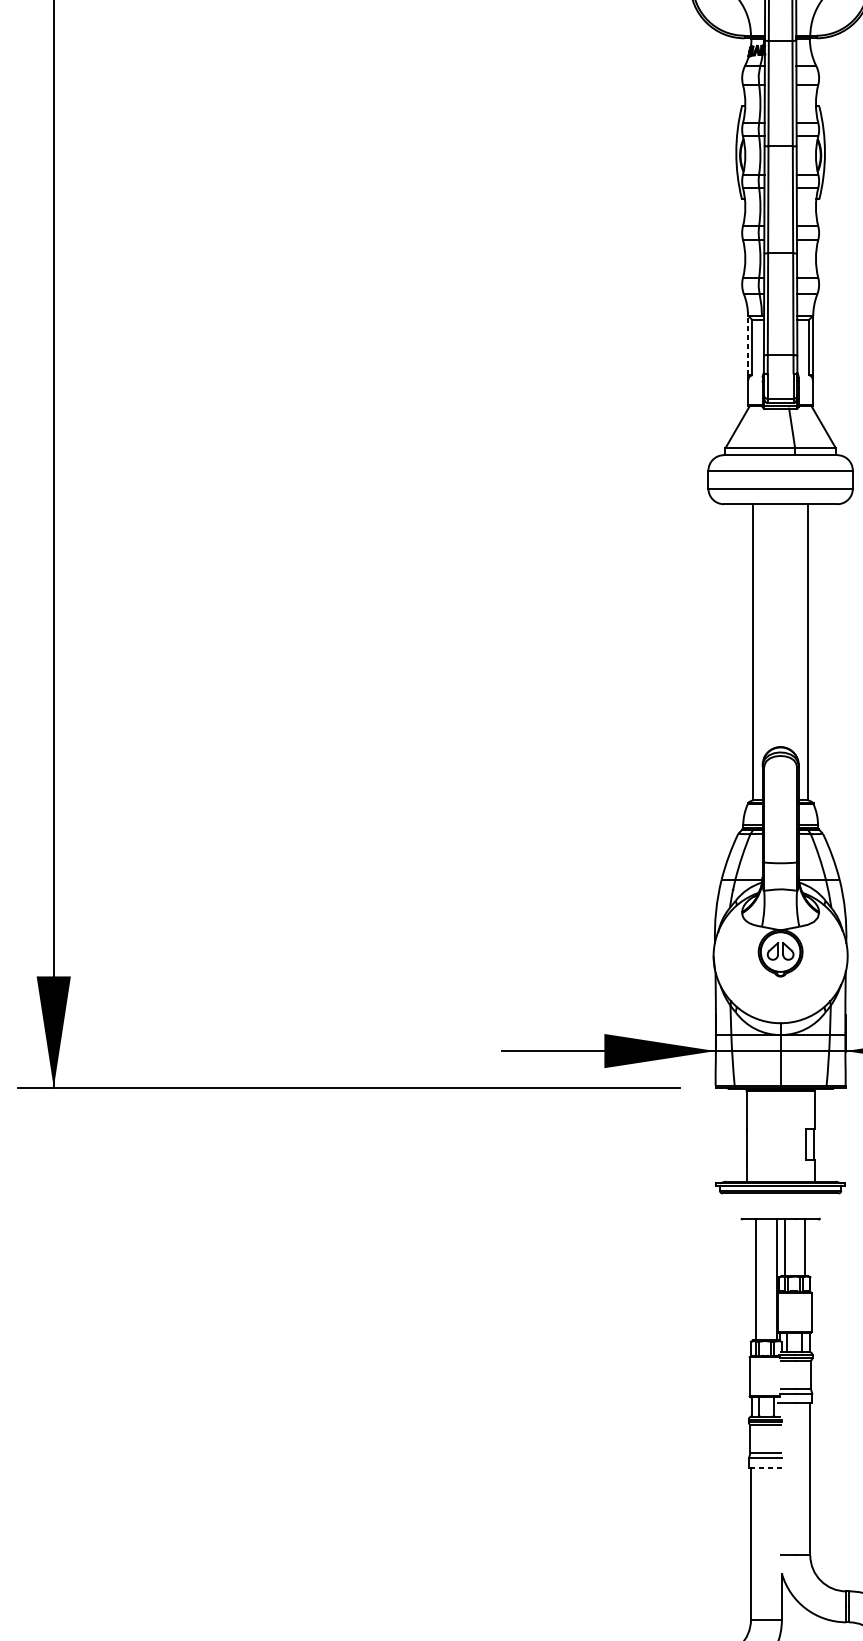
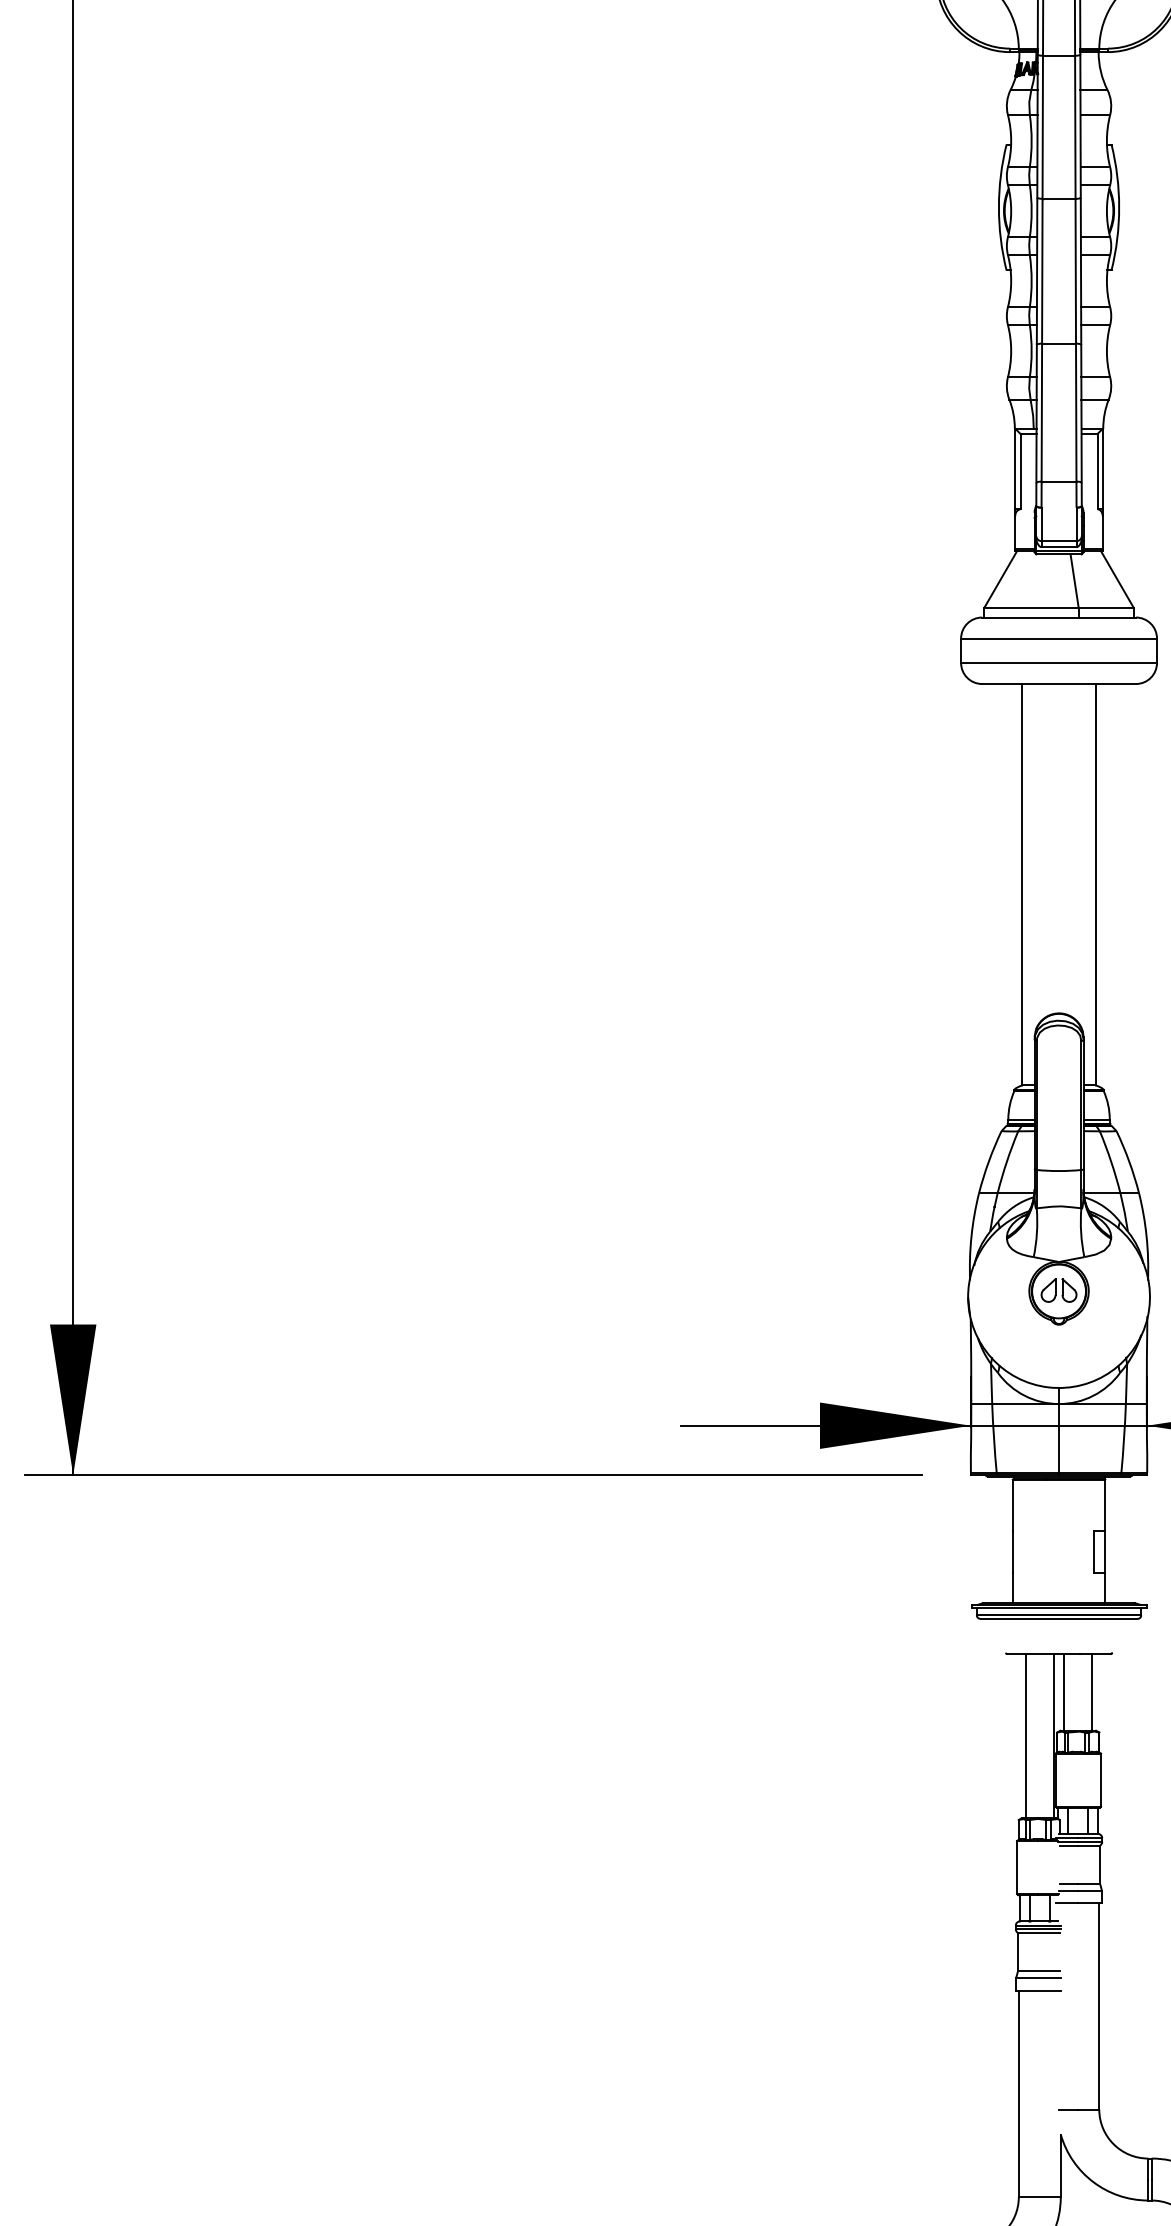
line: (748, 345) -> (1015, 468), dashed -> solid
line: (764, 1467) -> (1037, 1990), dashed -> solid

